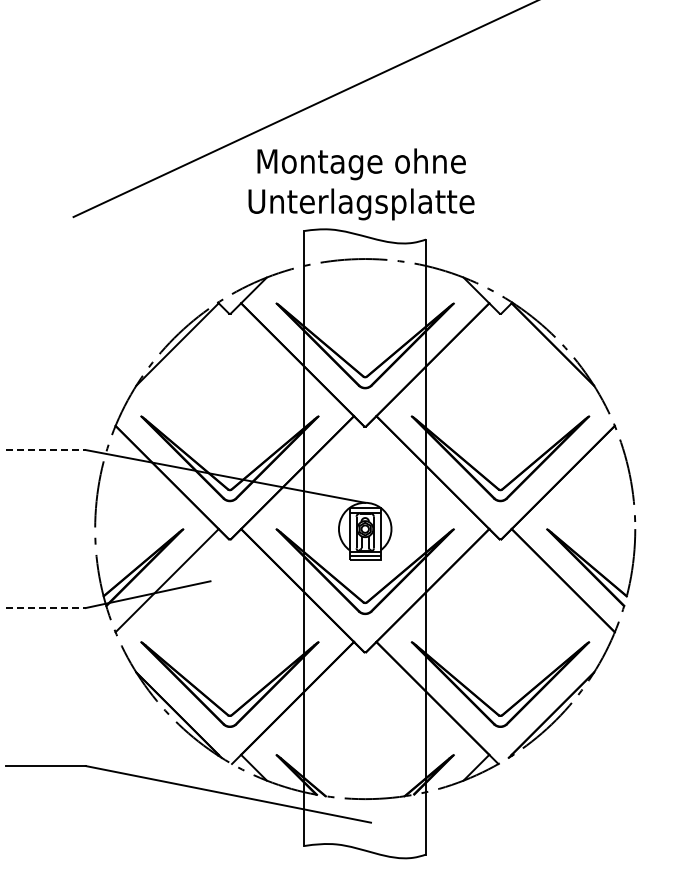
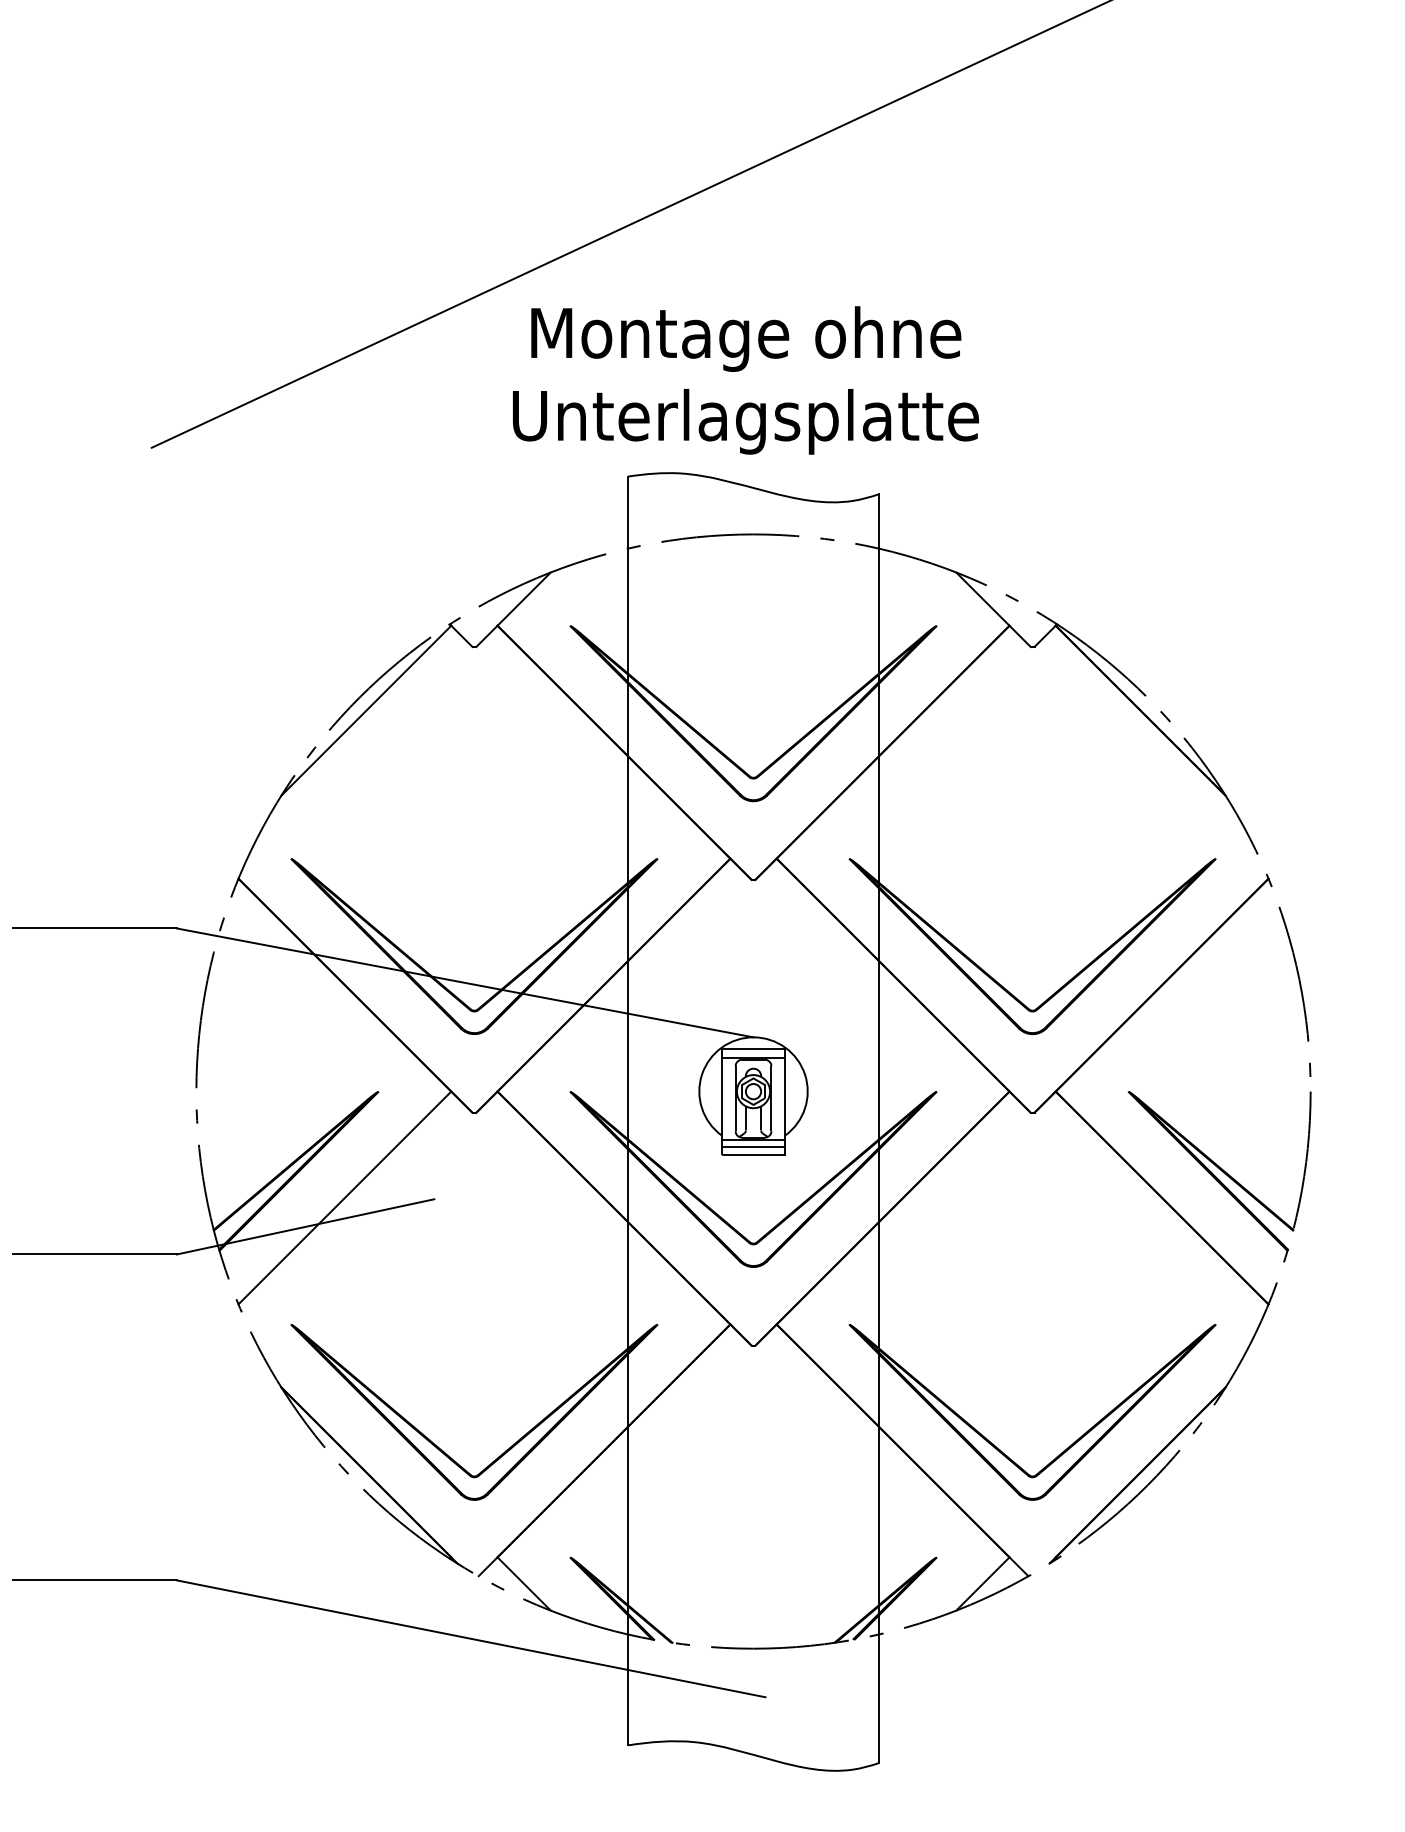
line: (45, 450) -> (93, 929), dashed -> solid
line: (45, 608) -> (93, 1255), dashed -> solid

